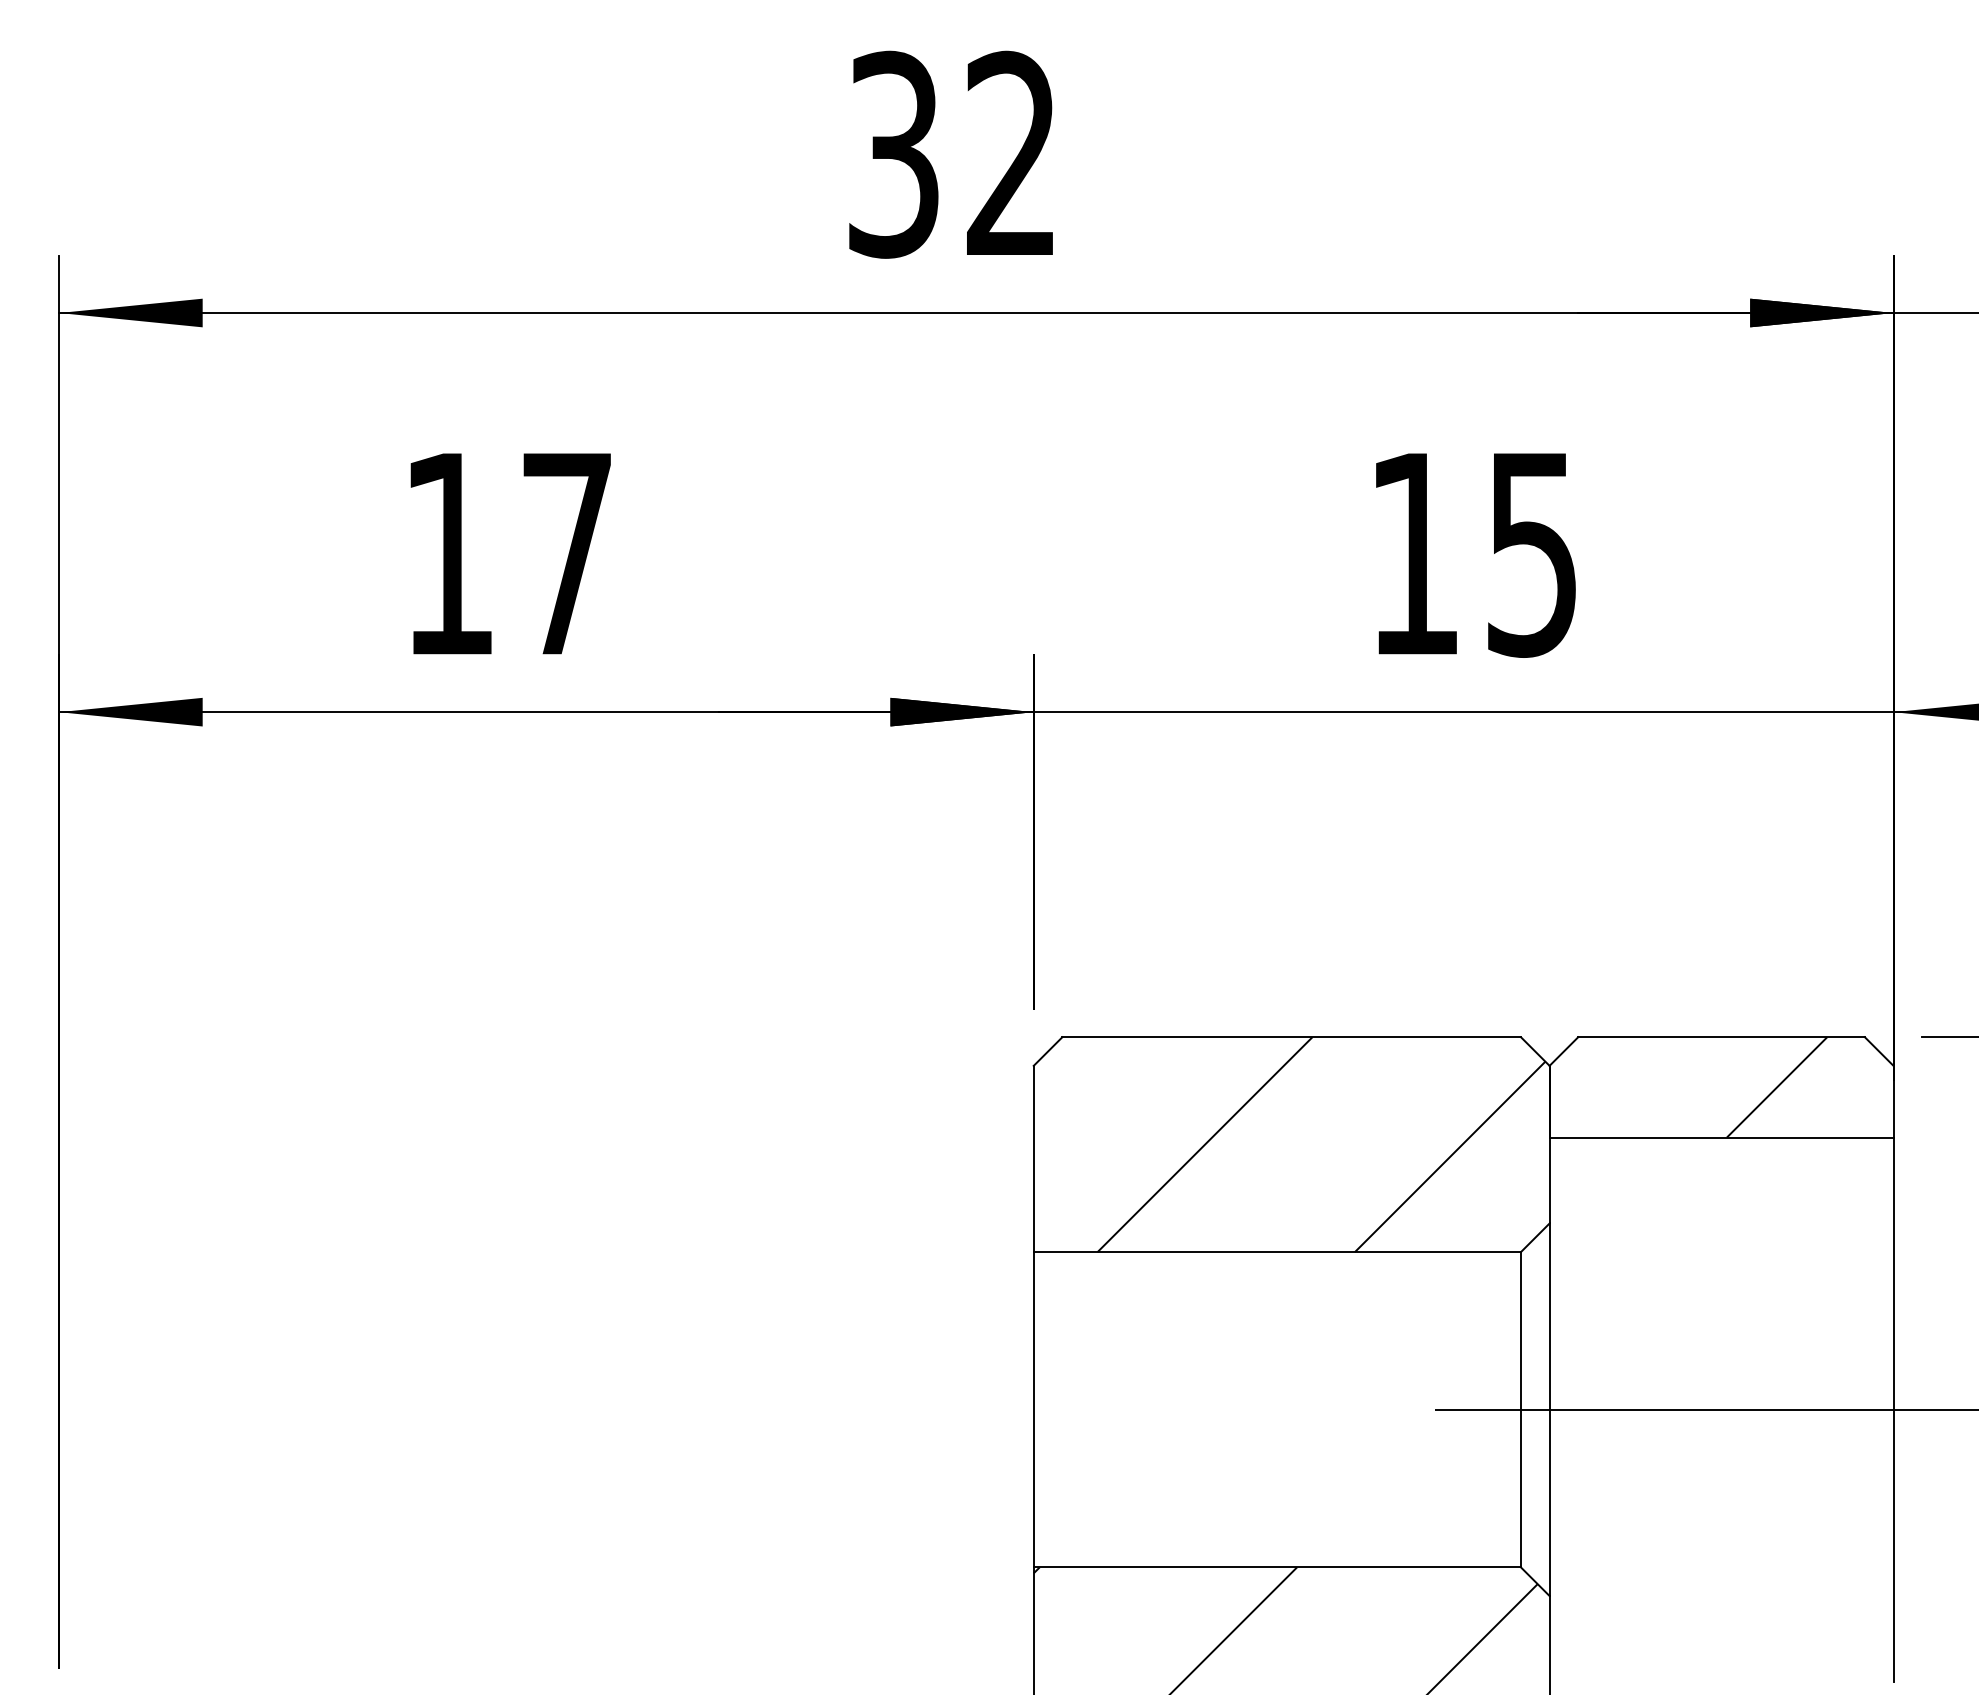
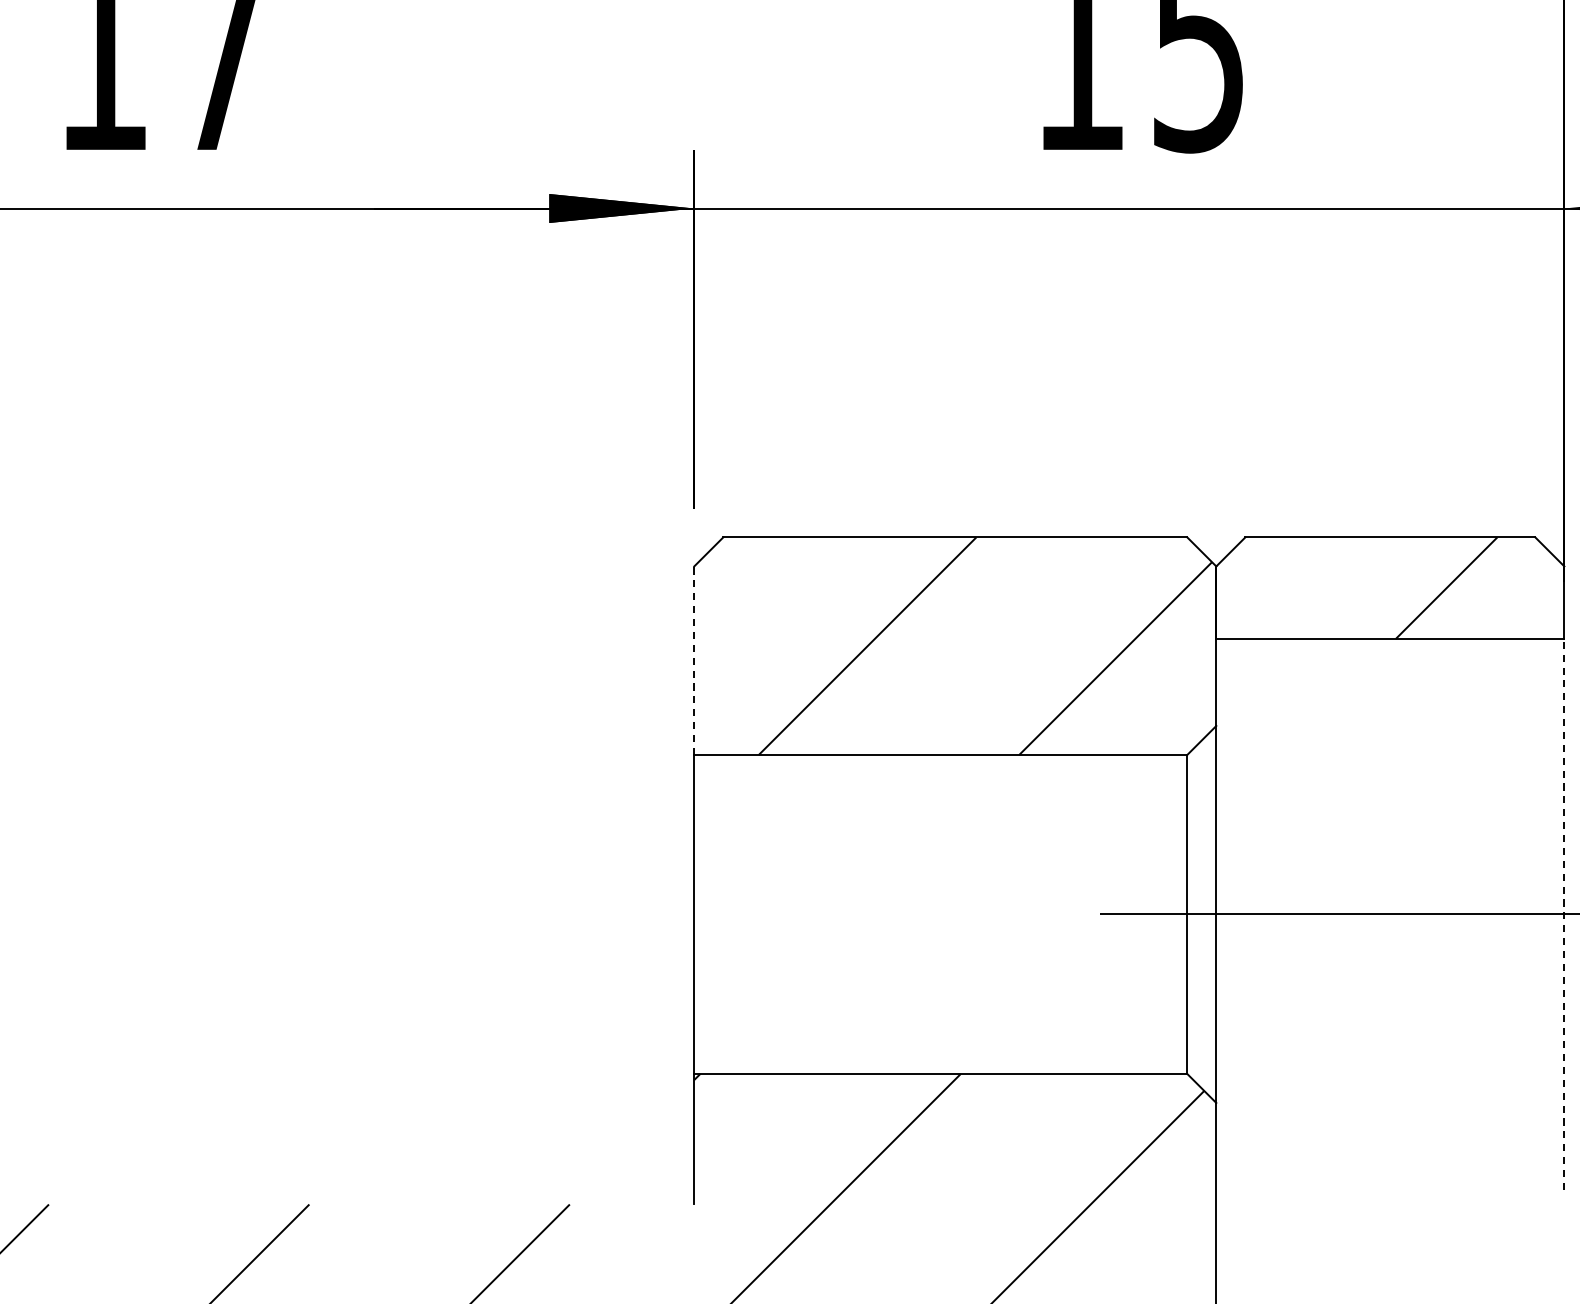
line: (1033, 1158) -> (694, 660), solid -> dashed
line: (1893, 1409) -> (1564, 914), solid -> dashed

